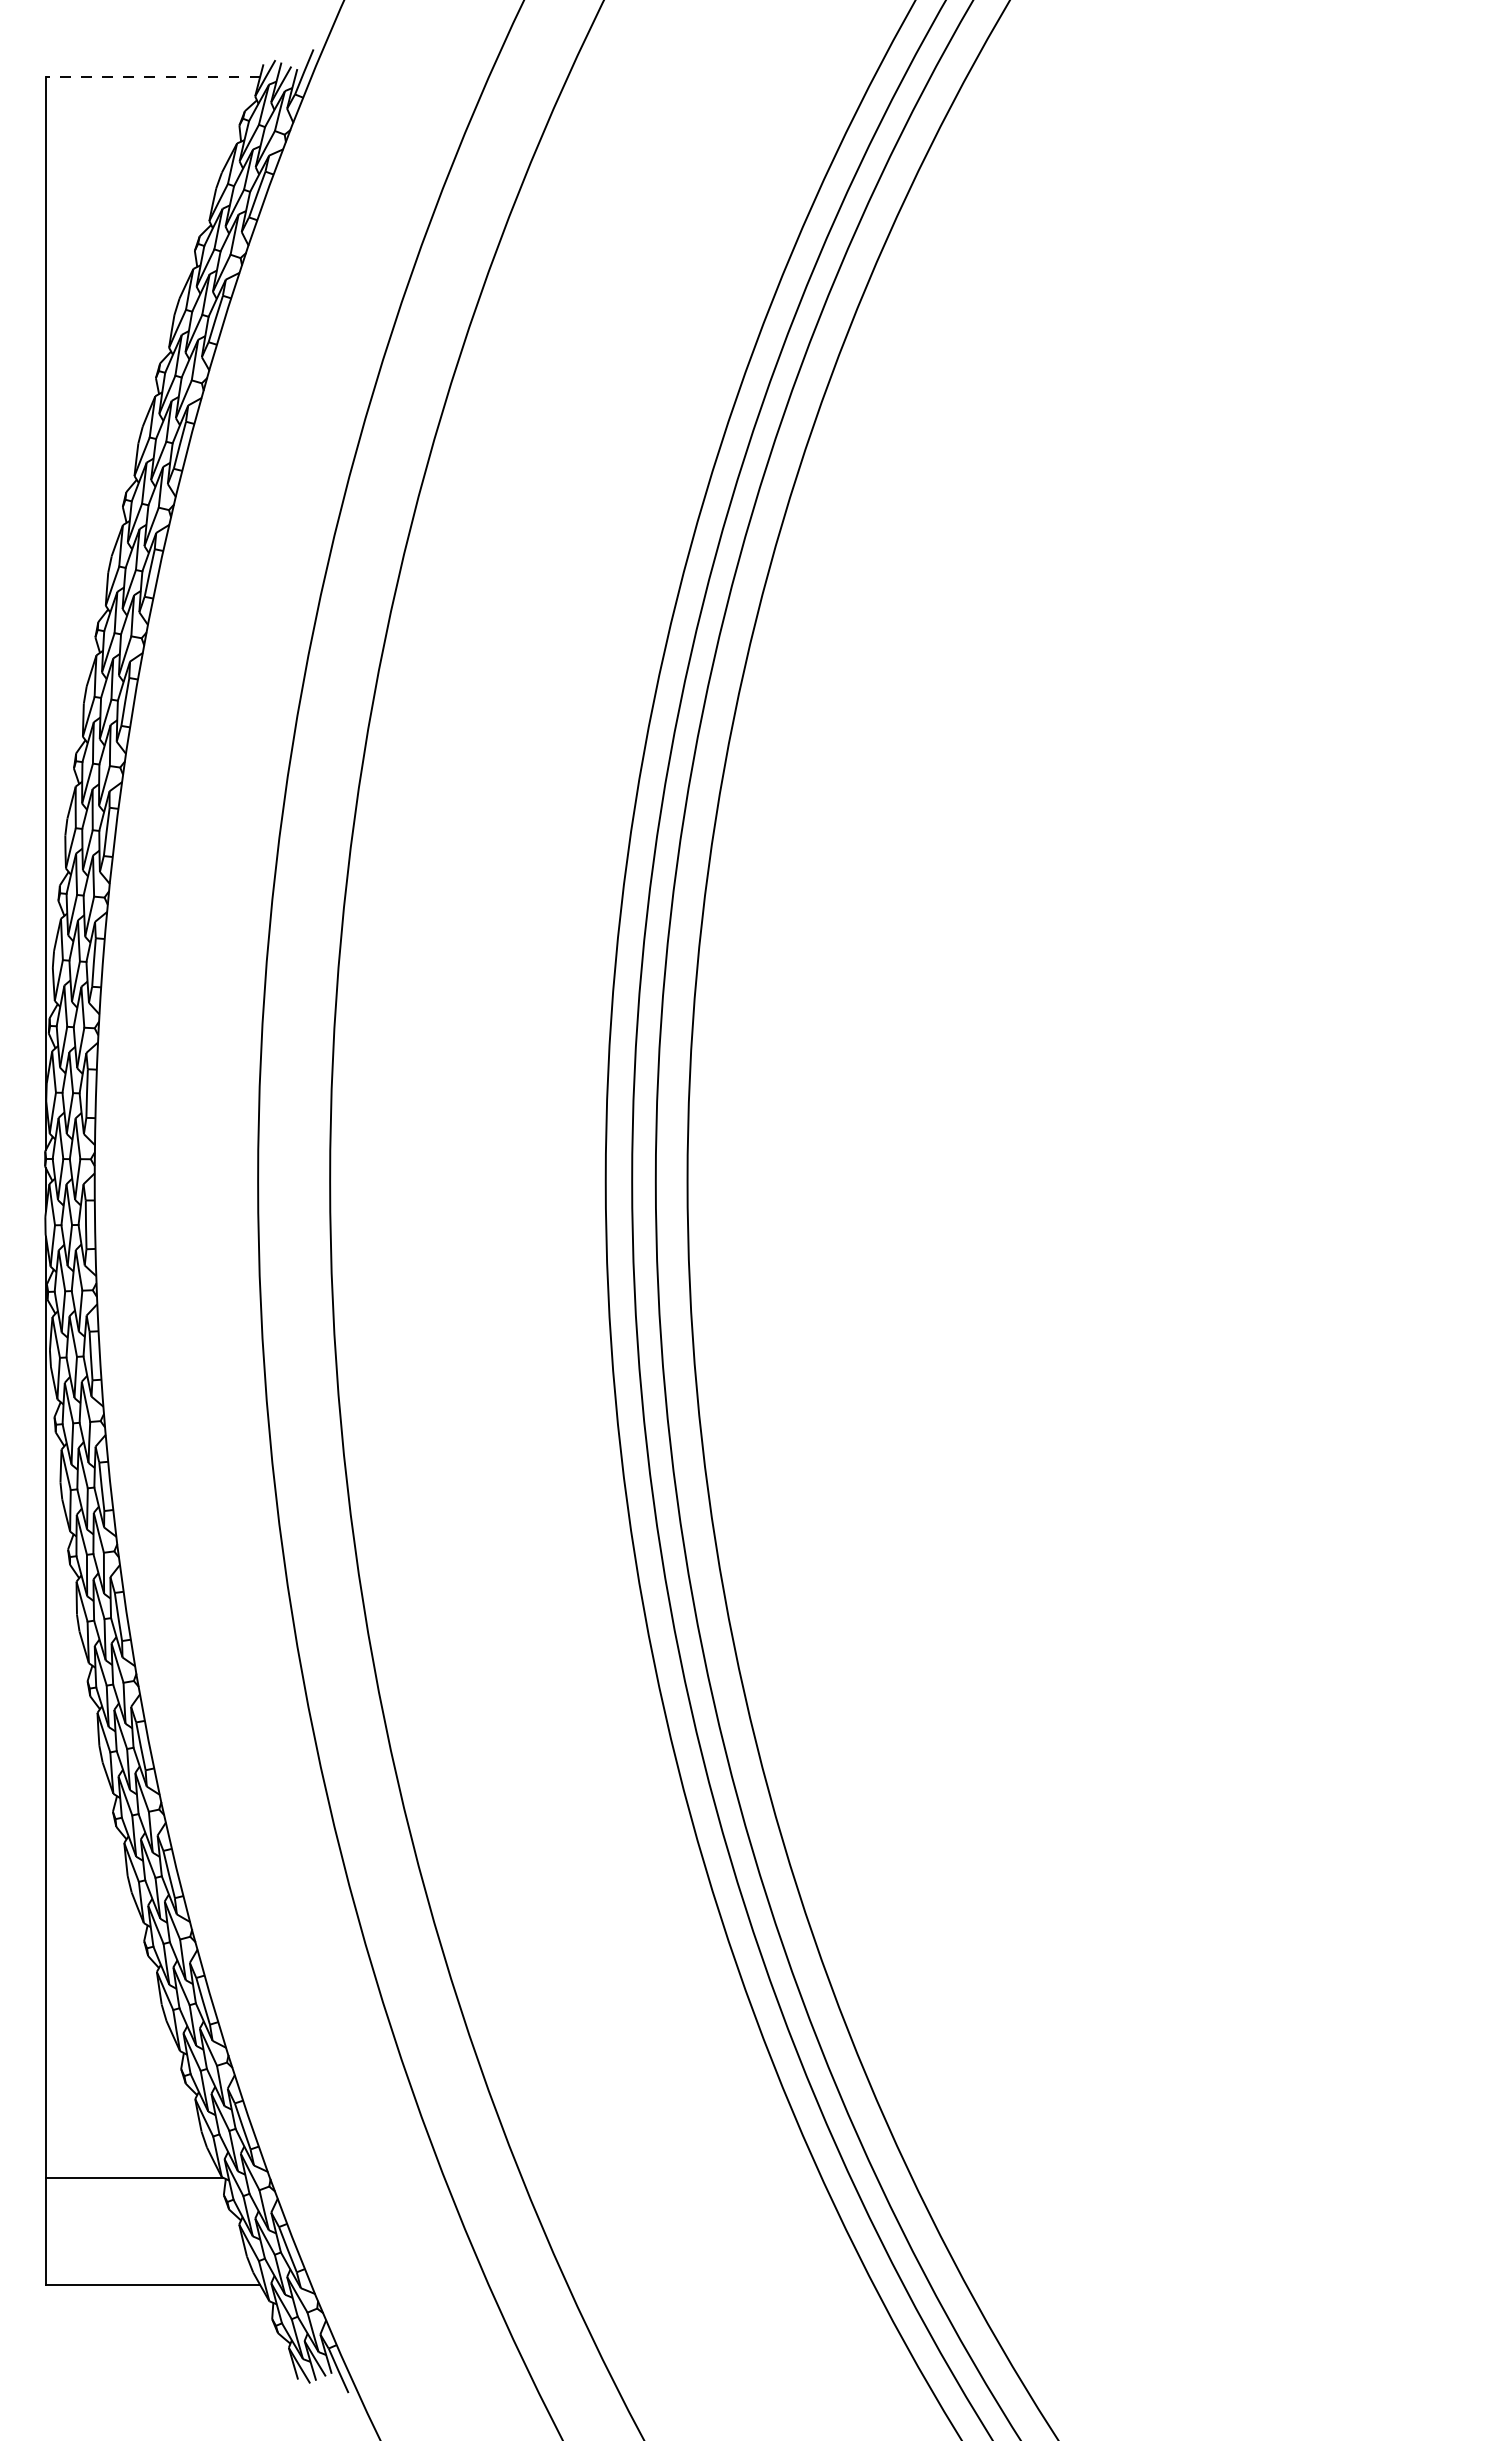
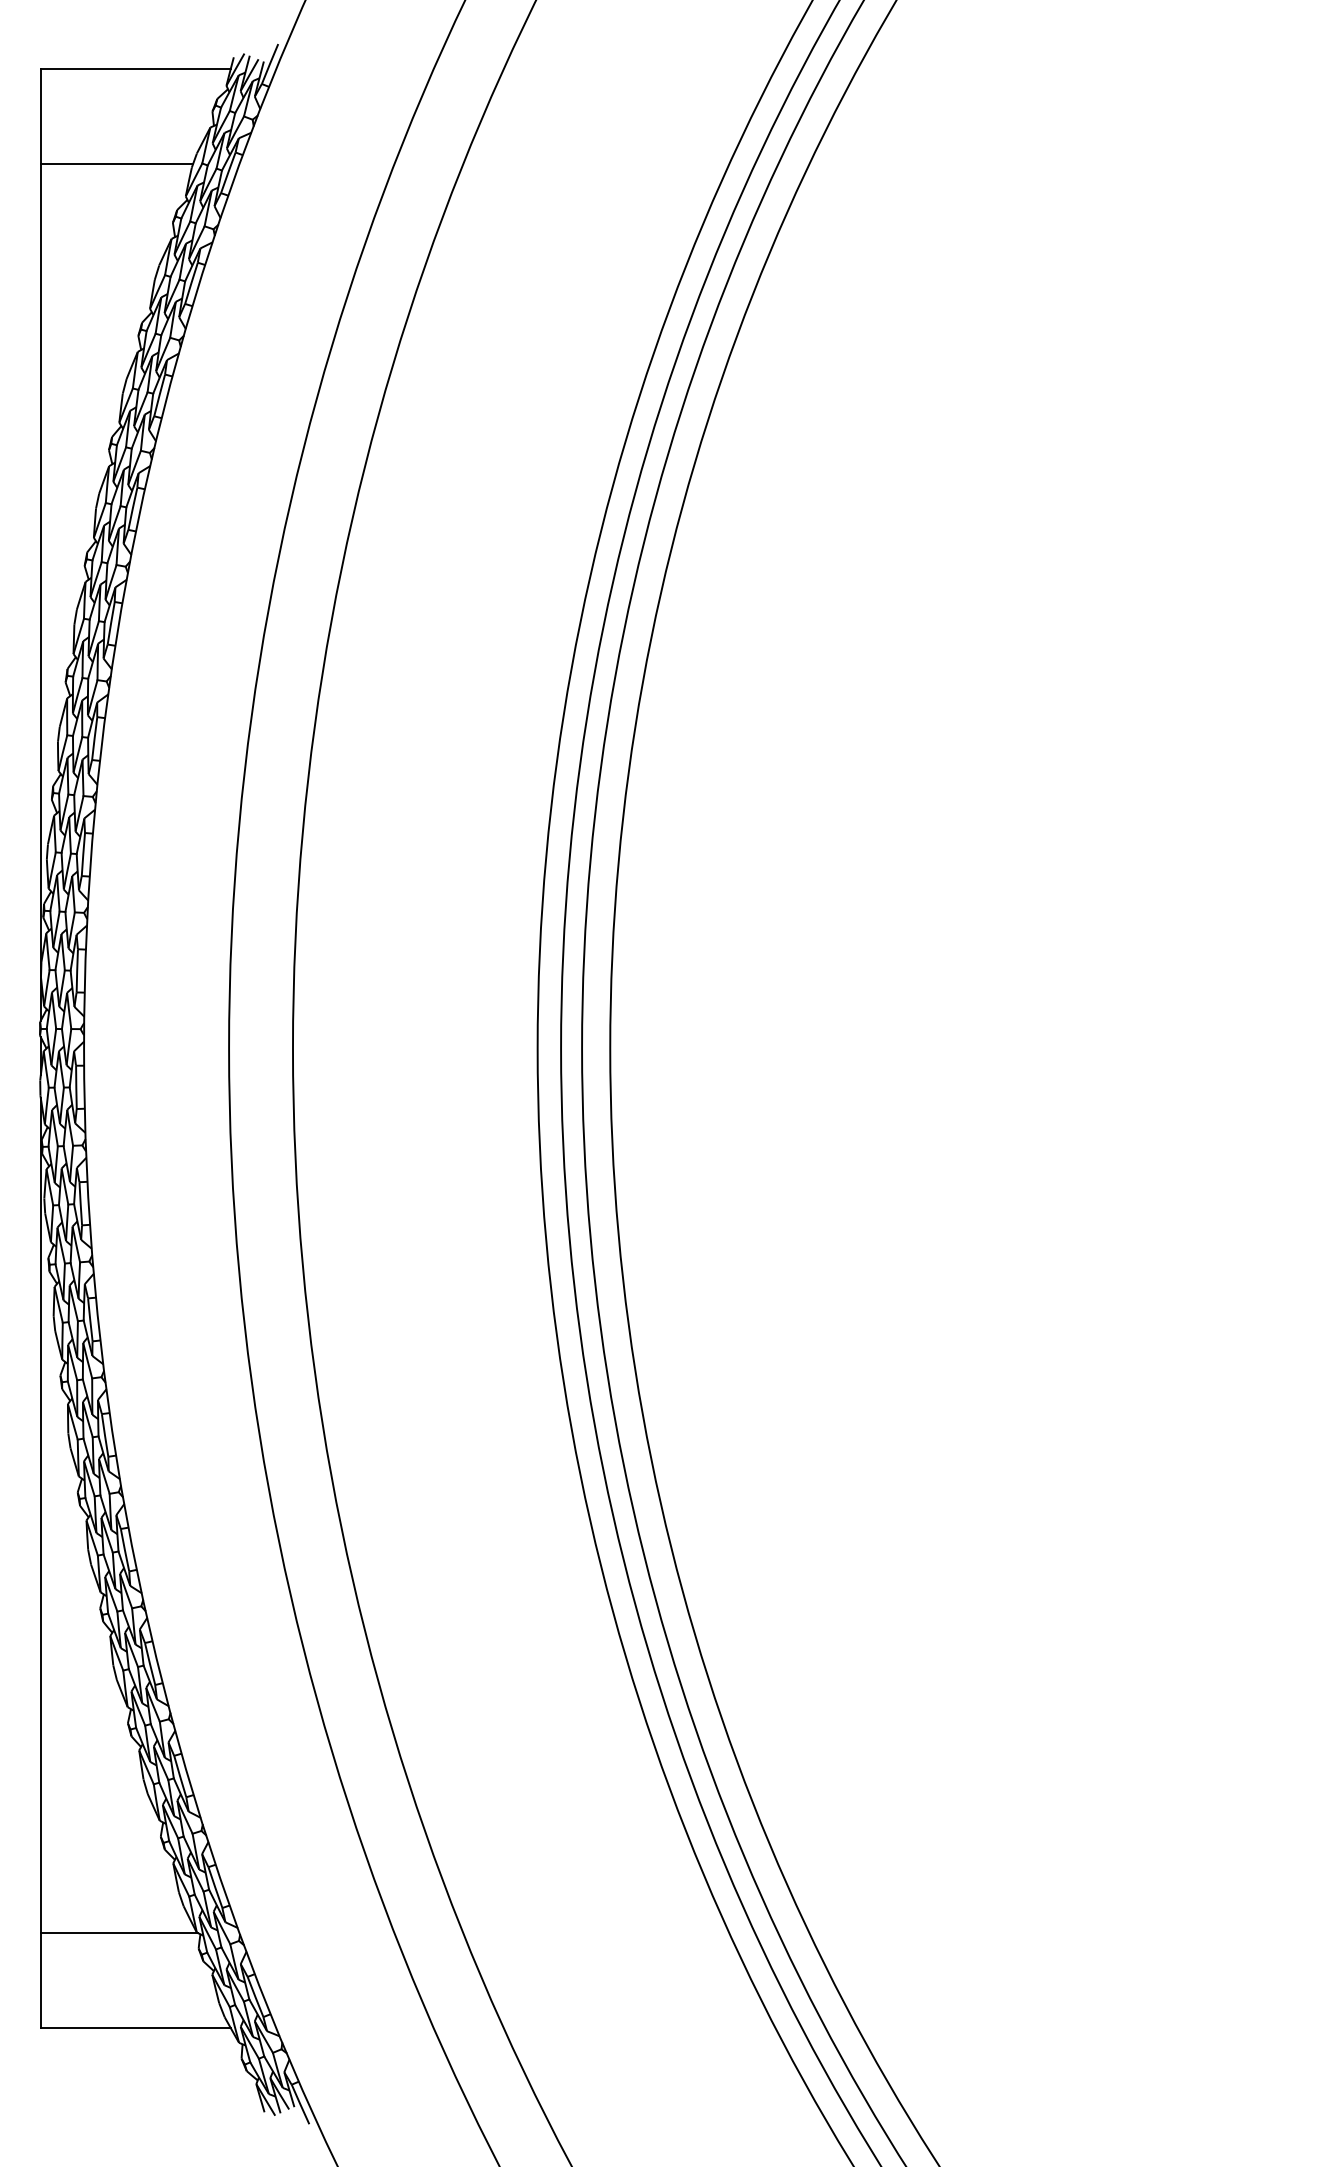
line: (152, 77) -> (135, 68), dashed -> solid
line: (131, 184) -> (116, 163), added

